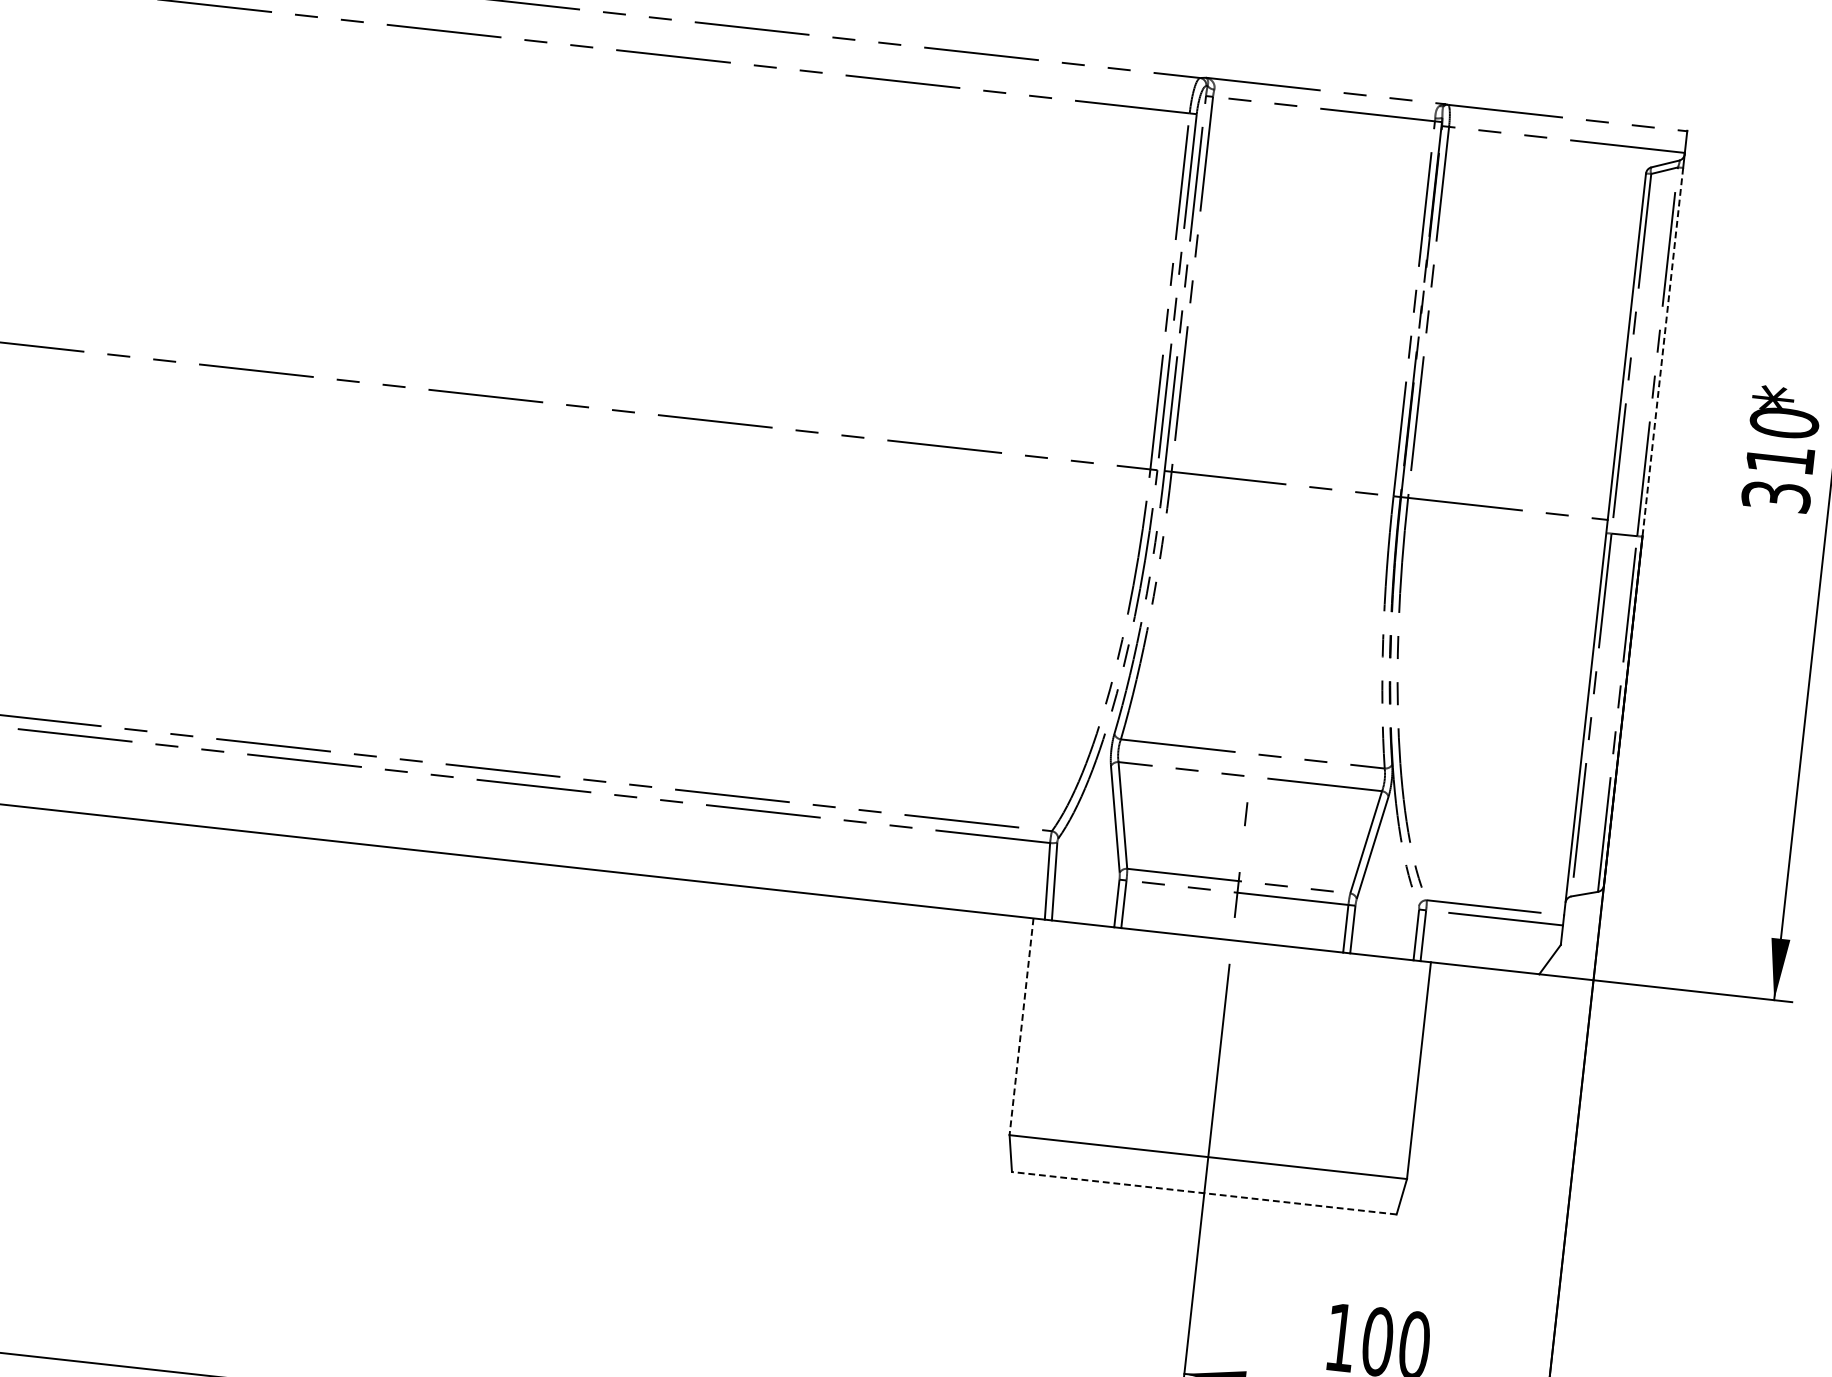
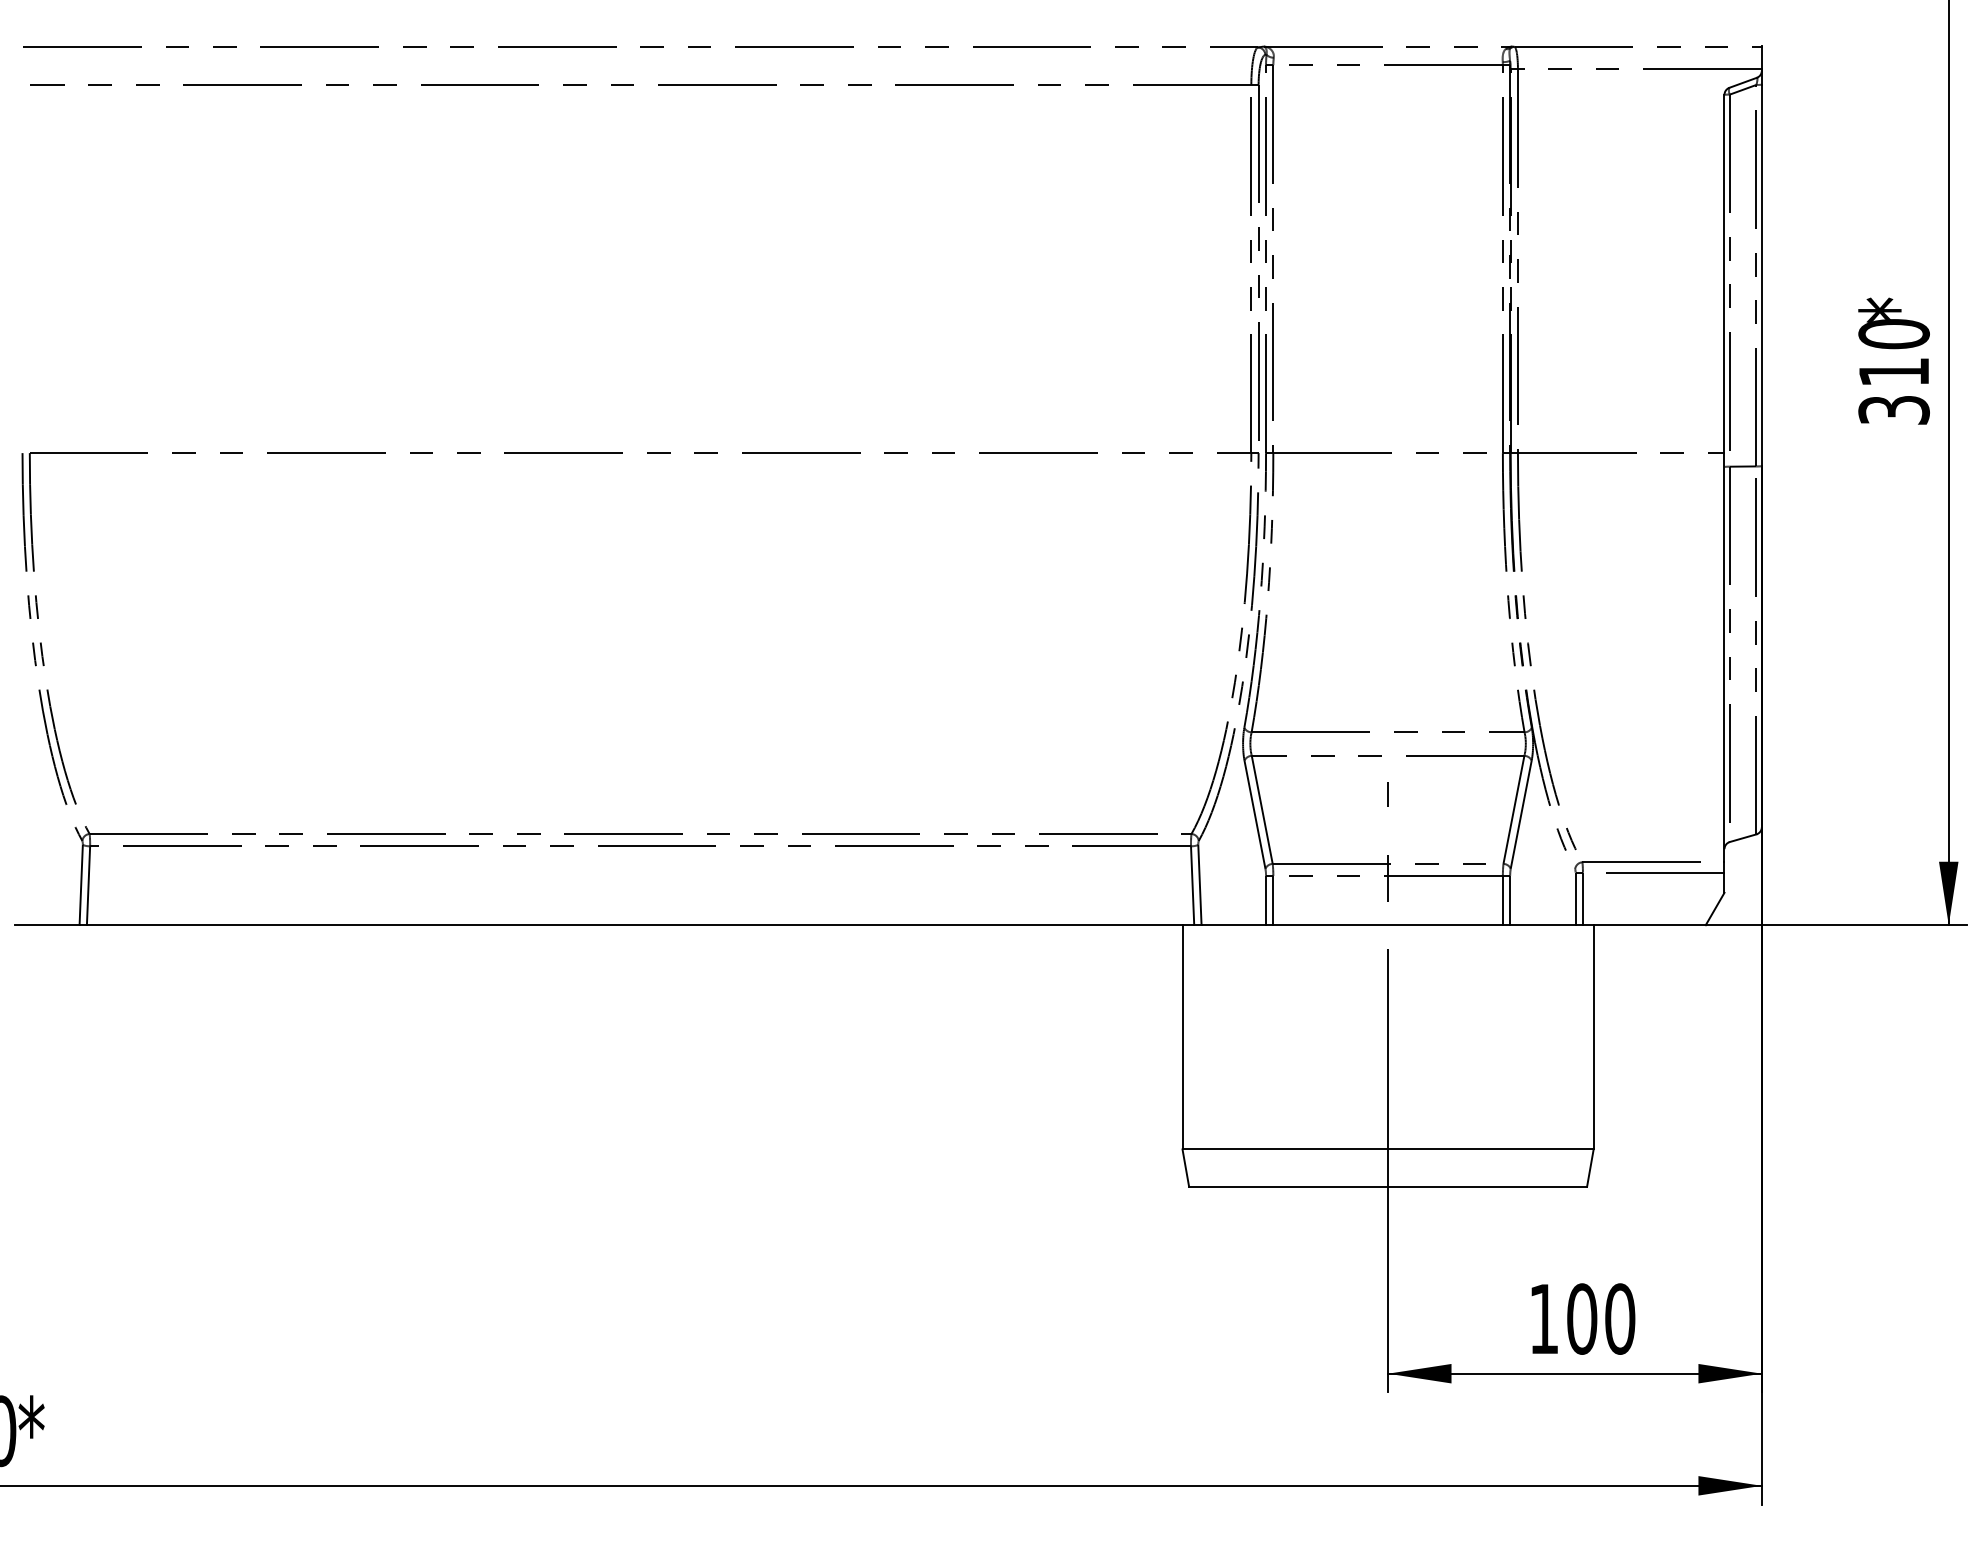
line: (1662, 352) -> (1761, 275), dashed -> solid
line: (1021, 1026) -> (1182, 1037), dashed -> solid
line: (1204, 1192) -> (1388, 1186), dashed -> solid

